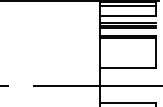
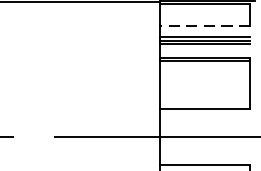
line: (127, 5) -> (204, 8), removed
line: (127, 16) -> (204, 26), solid -> dashed

